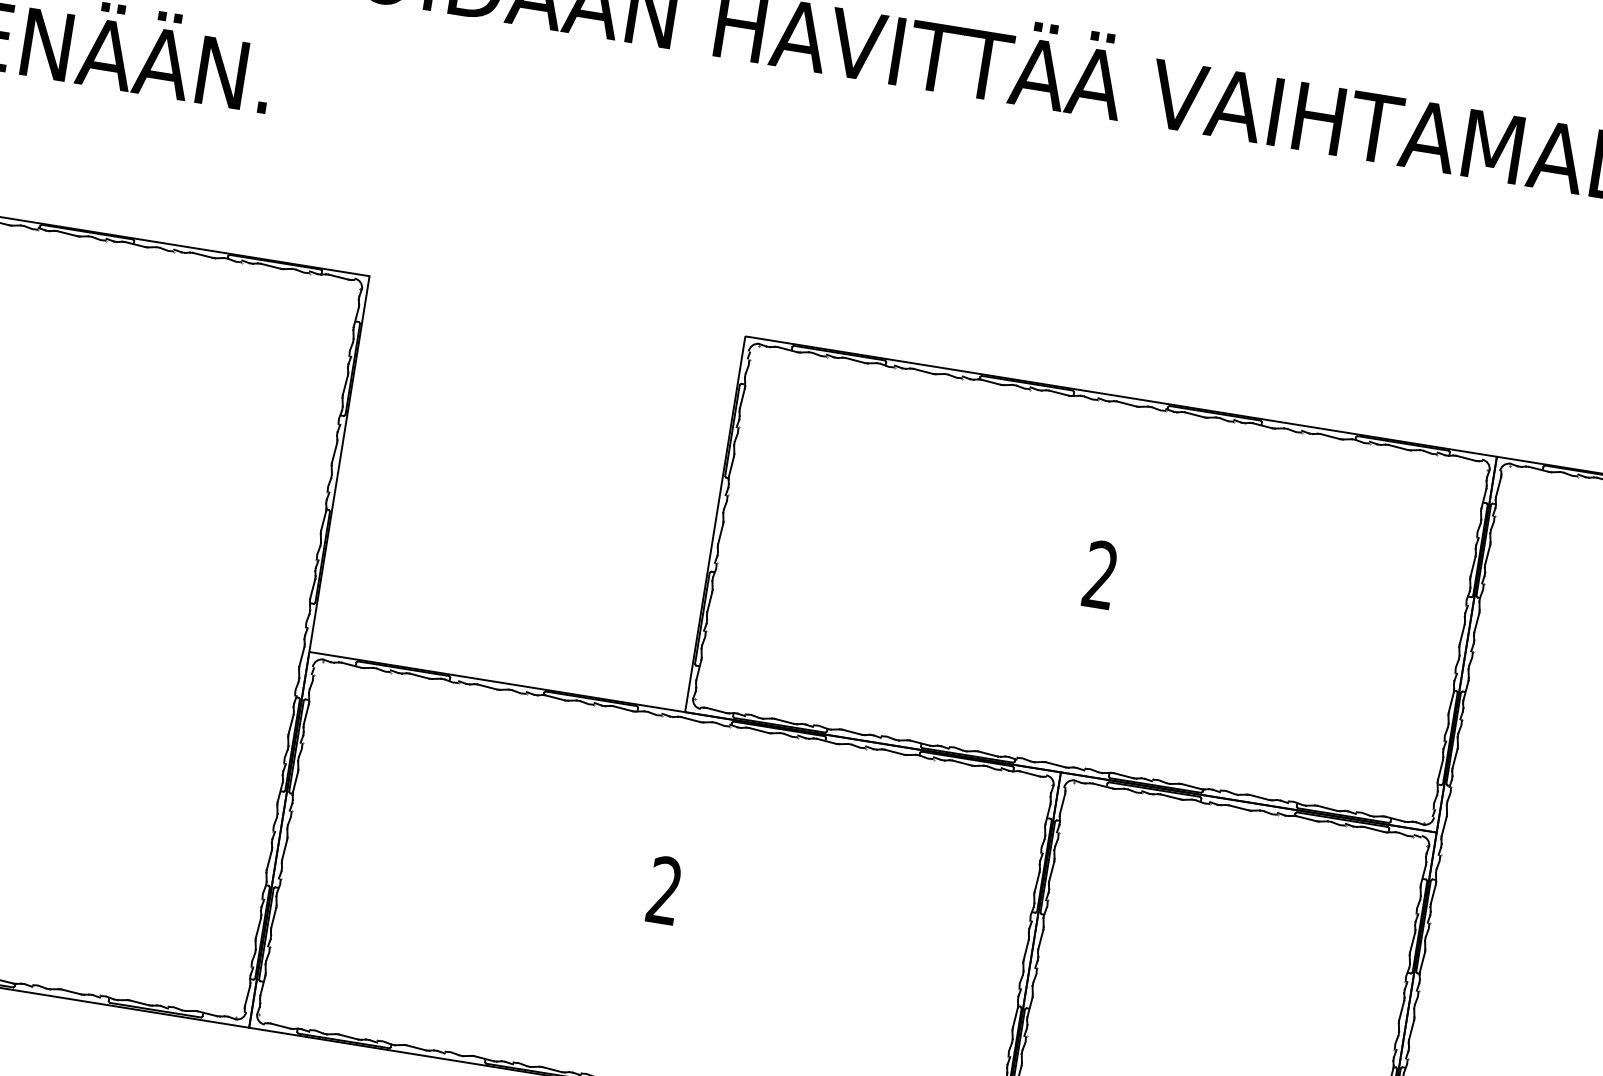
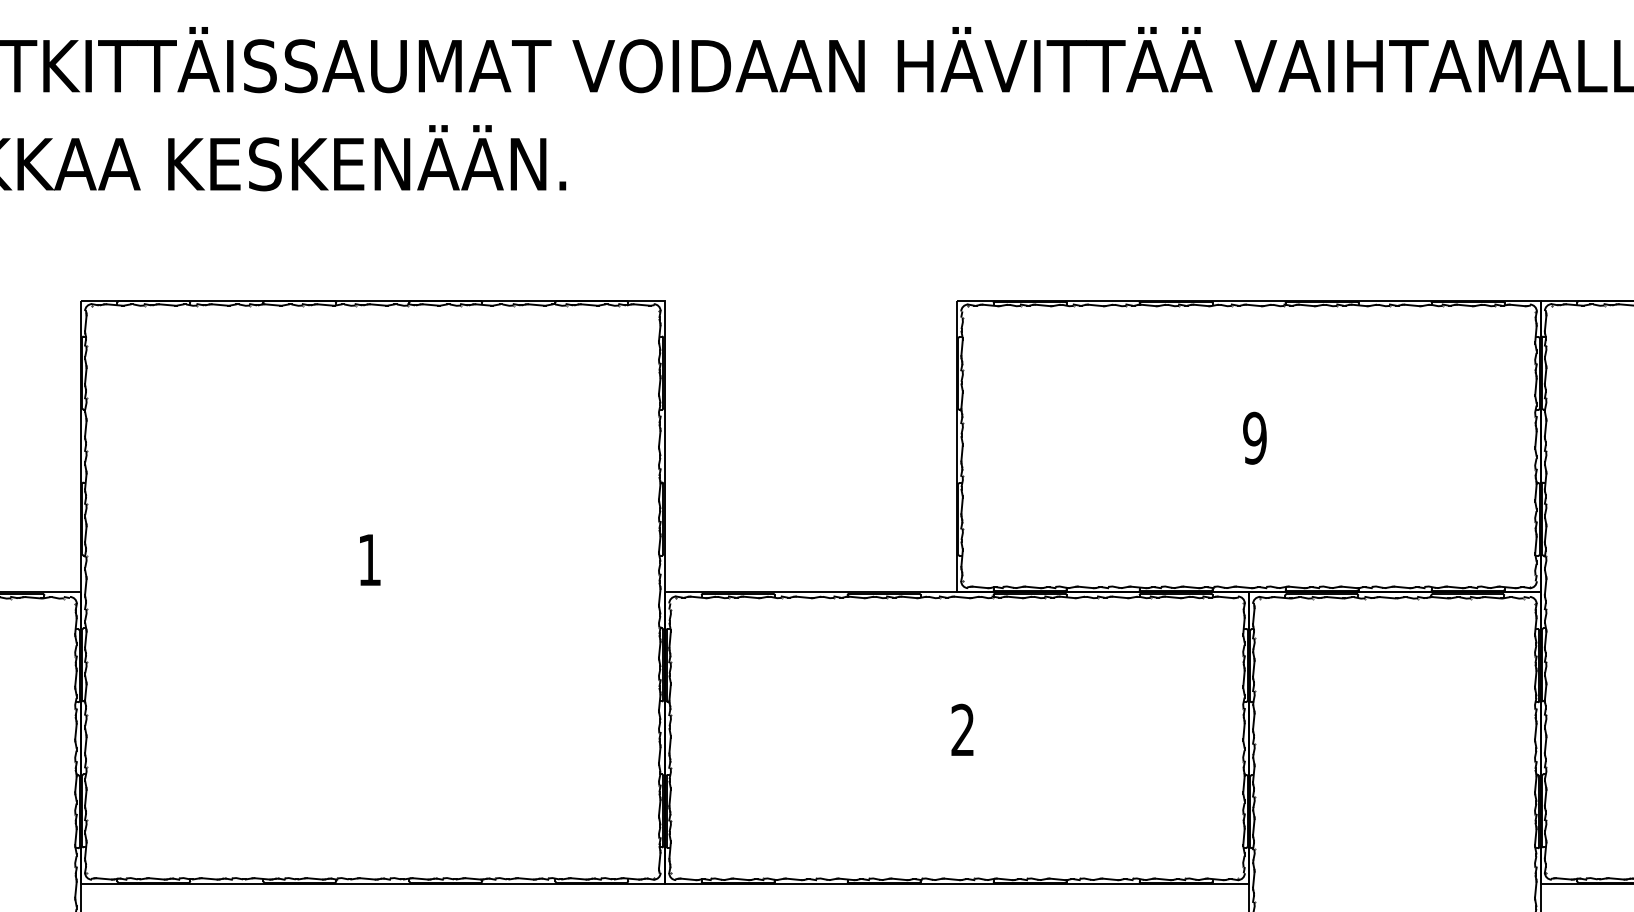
text: (1100, 574) -> (1254, 437), 2 -> 9

